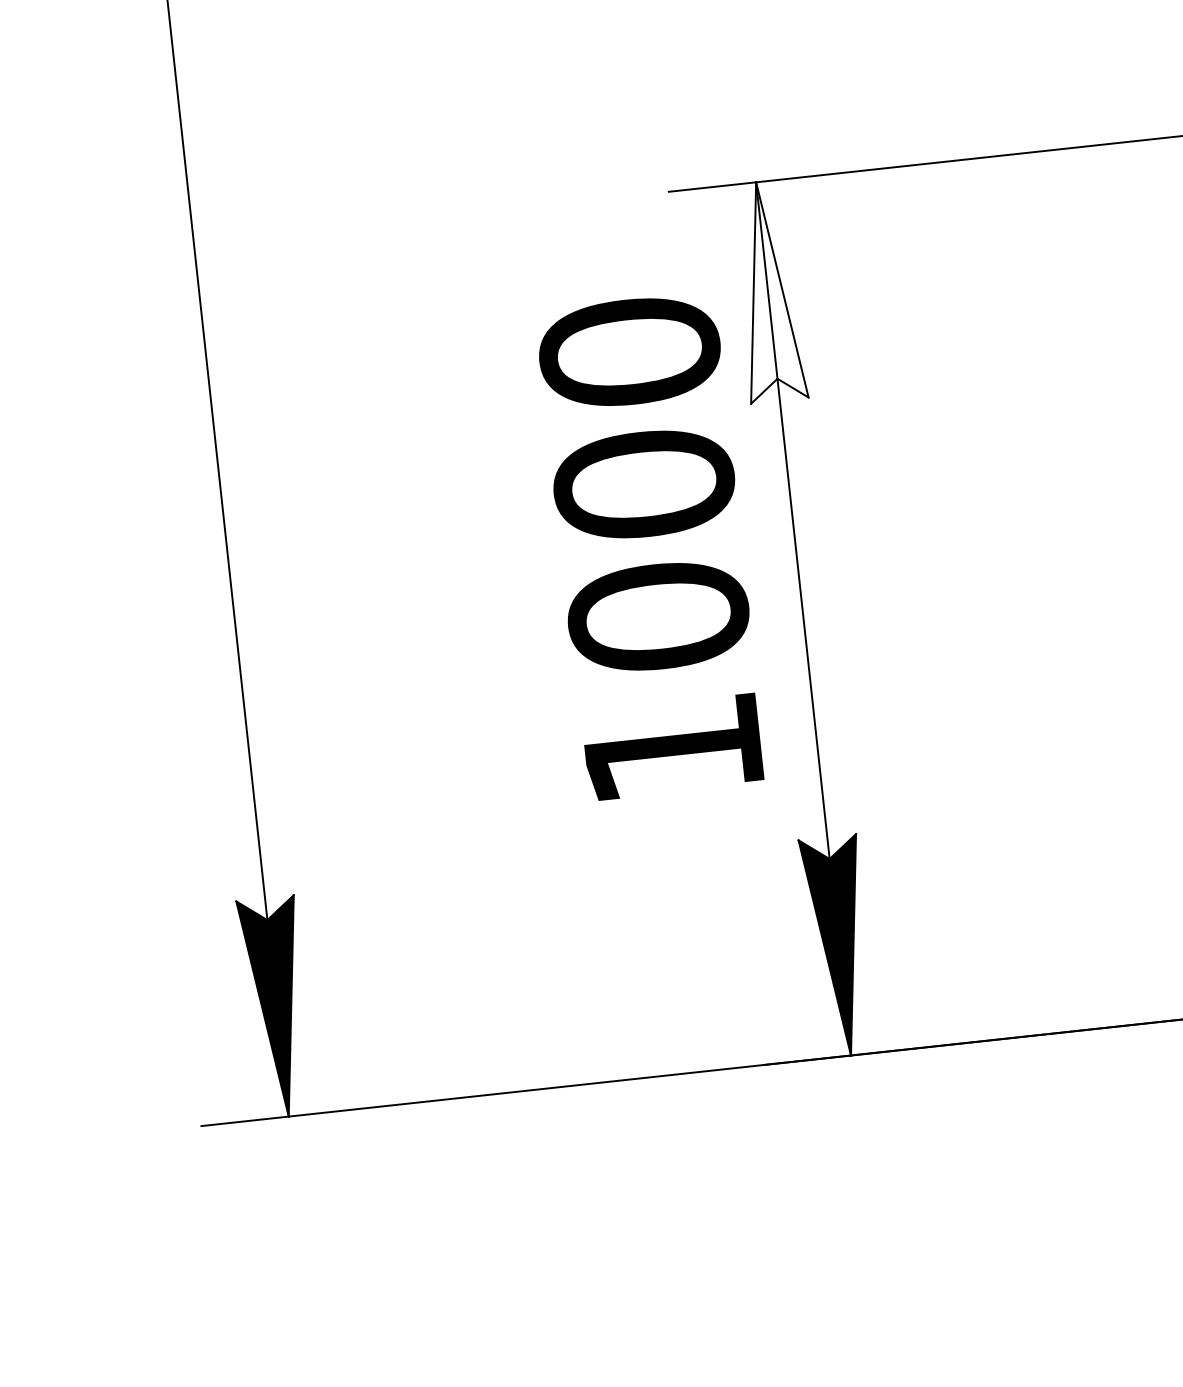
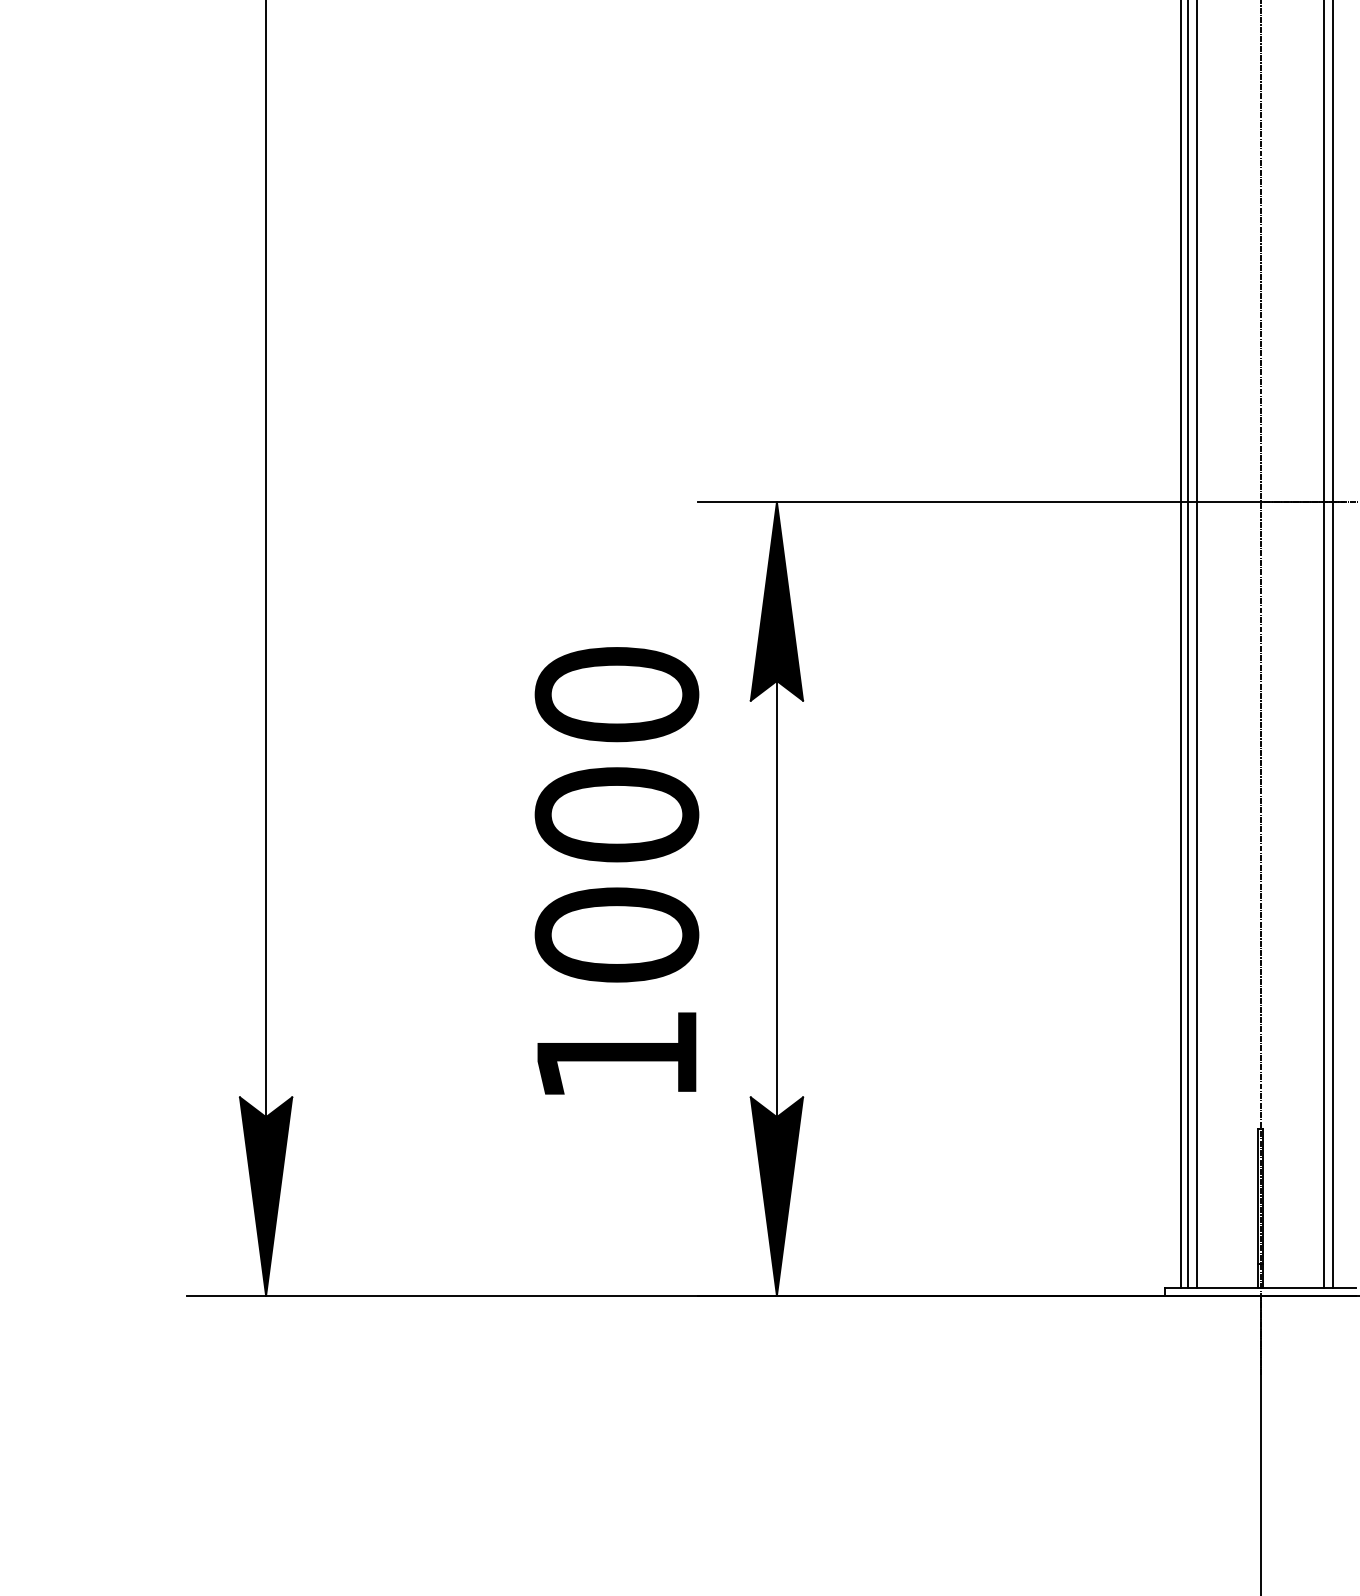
fill: (767, 291) -> (776, 601), added
text: (650, 545) -> (616, 870), moved

